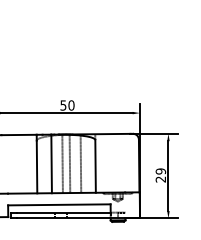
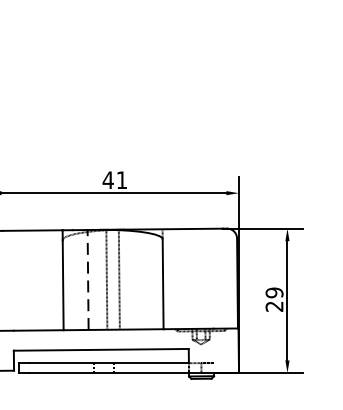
text: (67, 105) -> (115, 180), 50 -> 41
line: (51, 163) -> (87, 279), solid -> dashed
line: (80, 163) -> (137, 279), removed

